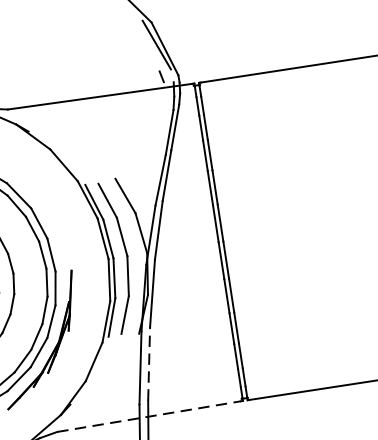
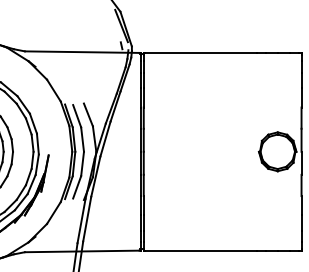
line: (149, 364) -> (87, 219), dashed -> solid
line: (149, 416) -> (82, 251), dashed -> solid

